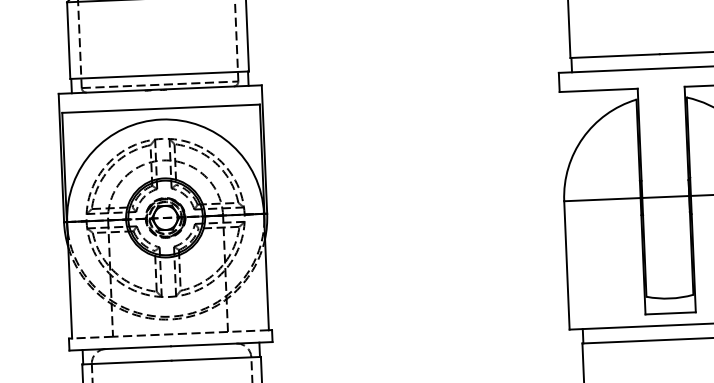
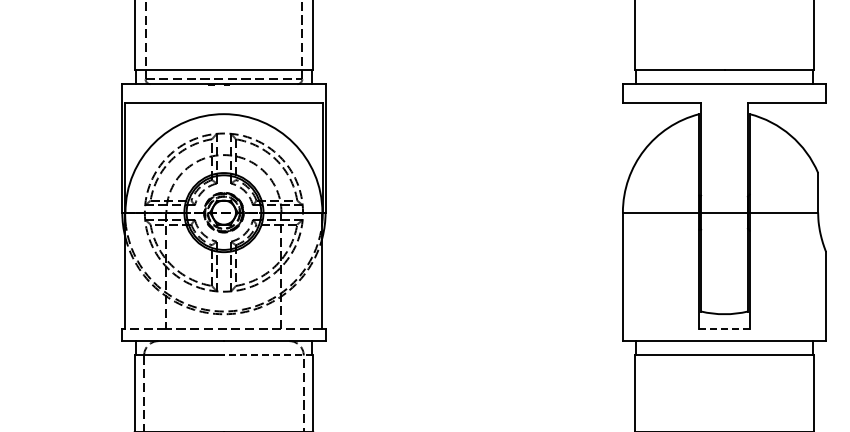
line: (671, 313) -> (725, 329), solid -> dashed
line: (216, 358) -> (268, 355), solid -> dashed

